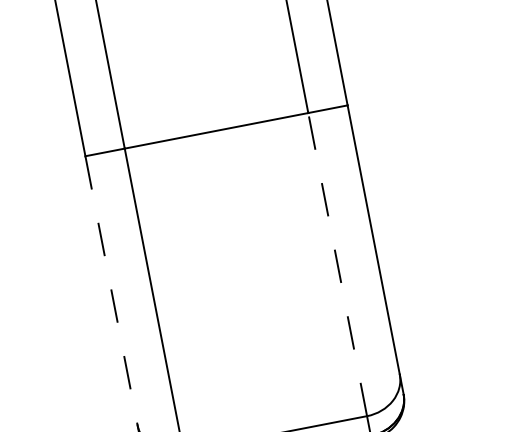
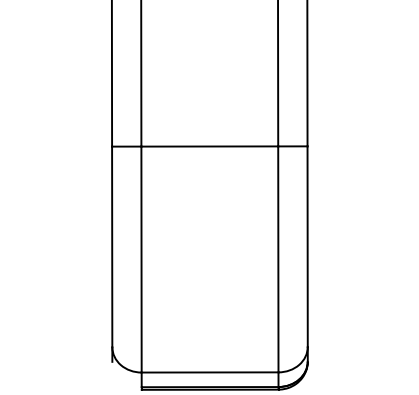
line: (337, 264) -> (278, 259), dashed -> solid
line: (112, 291) -> (112, 247), dashed -> solid

